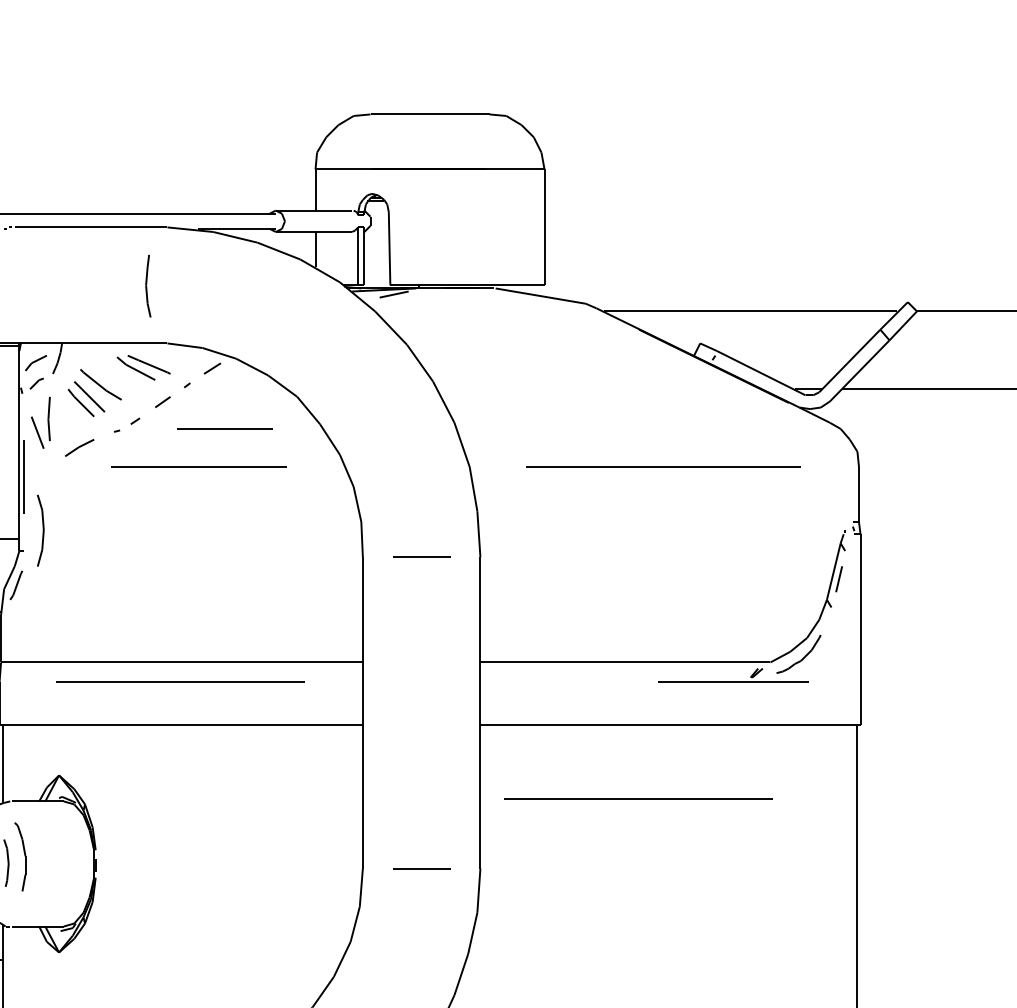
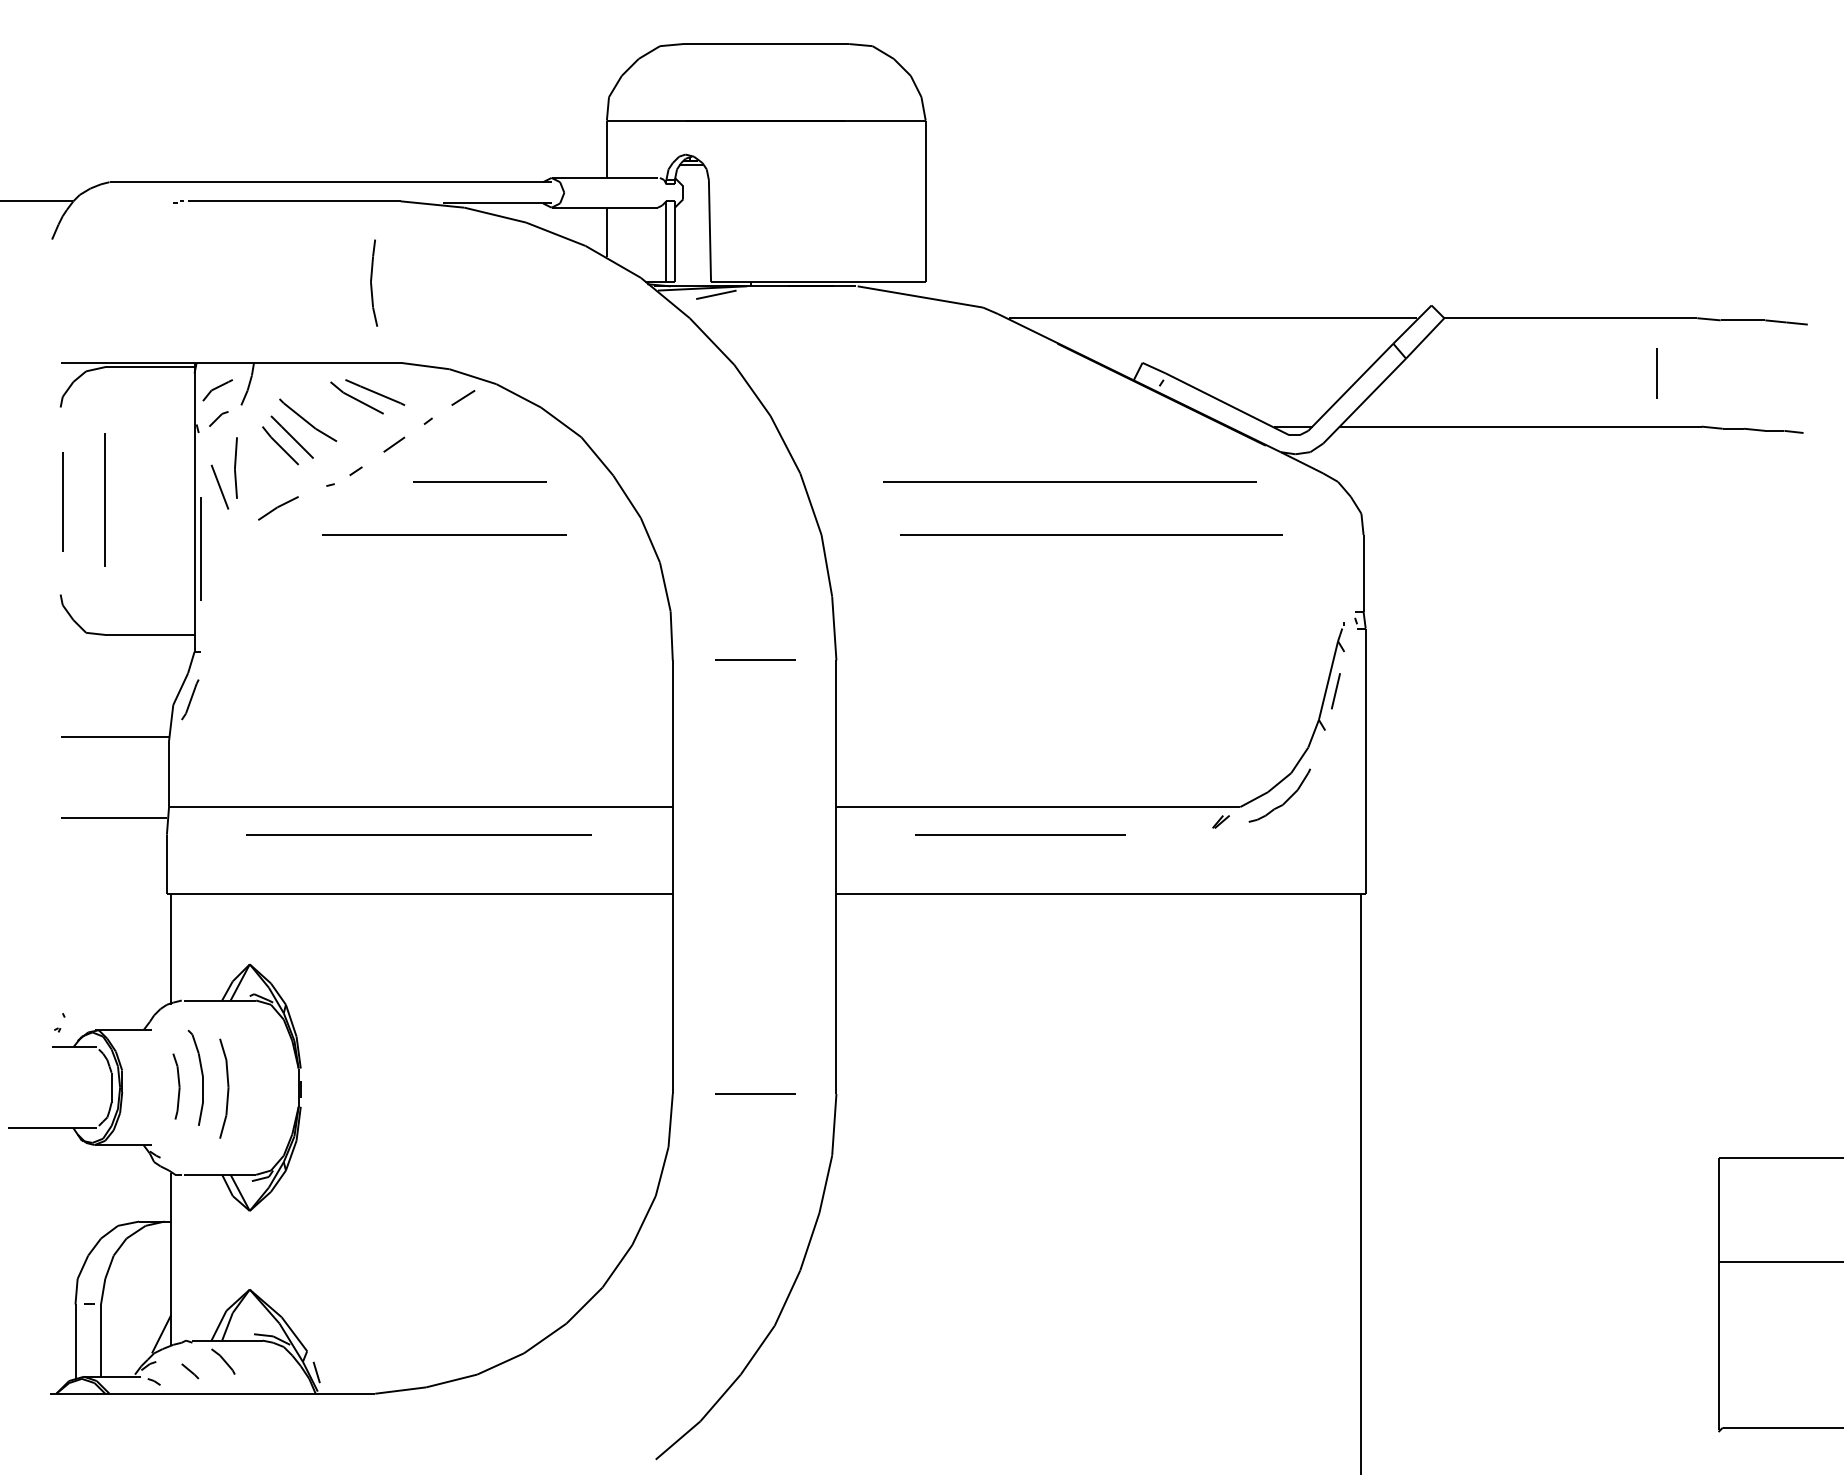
part: (40, 530) -> (224, 1088), moved
line: (733, 682) -> (1020, 834), moved
line: (637, 798) -> (1069, 481), moved

